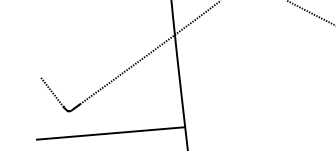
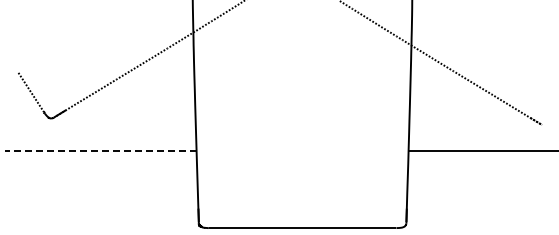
line: (111, 133) -> (101, 151), solid -> dashed

